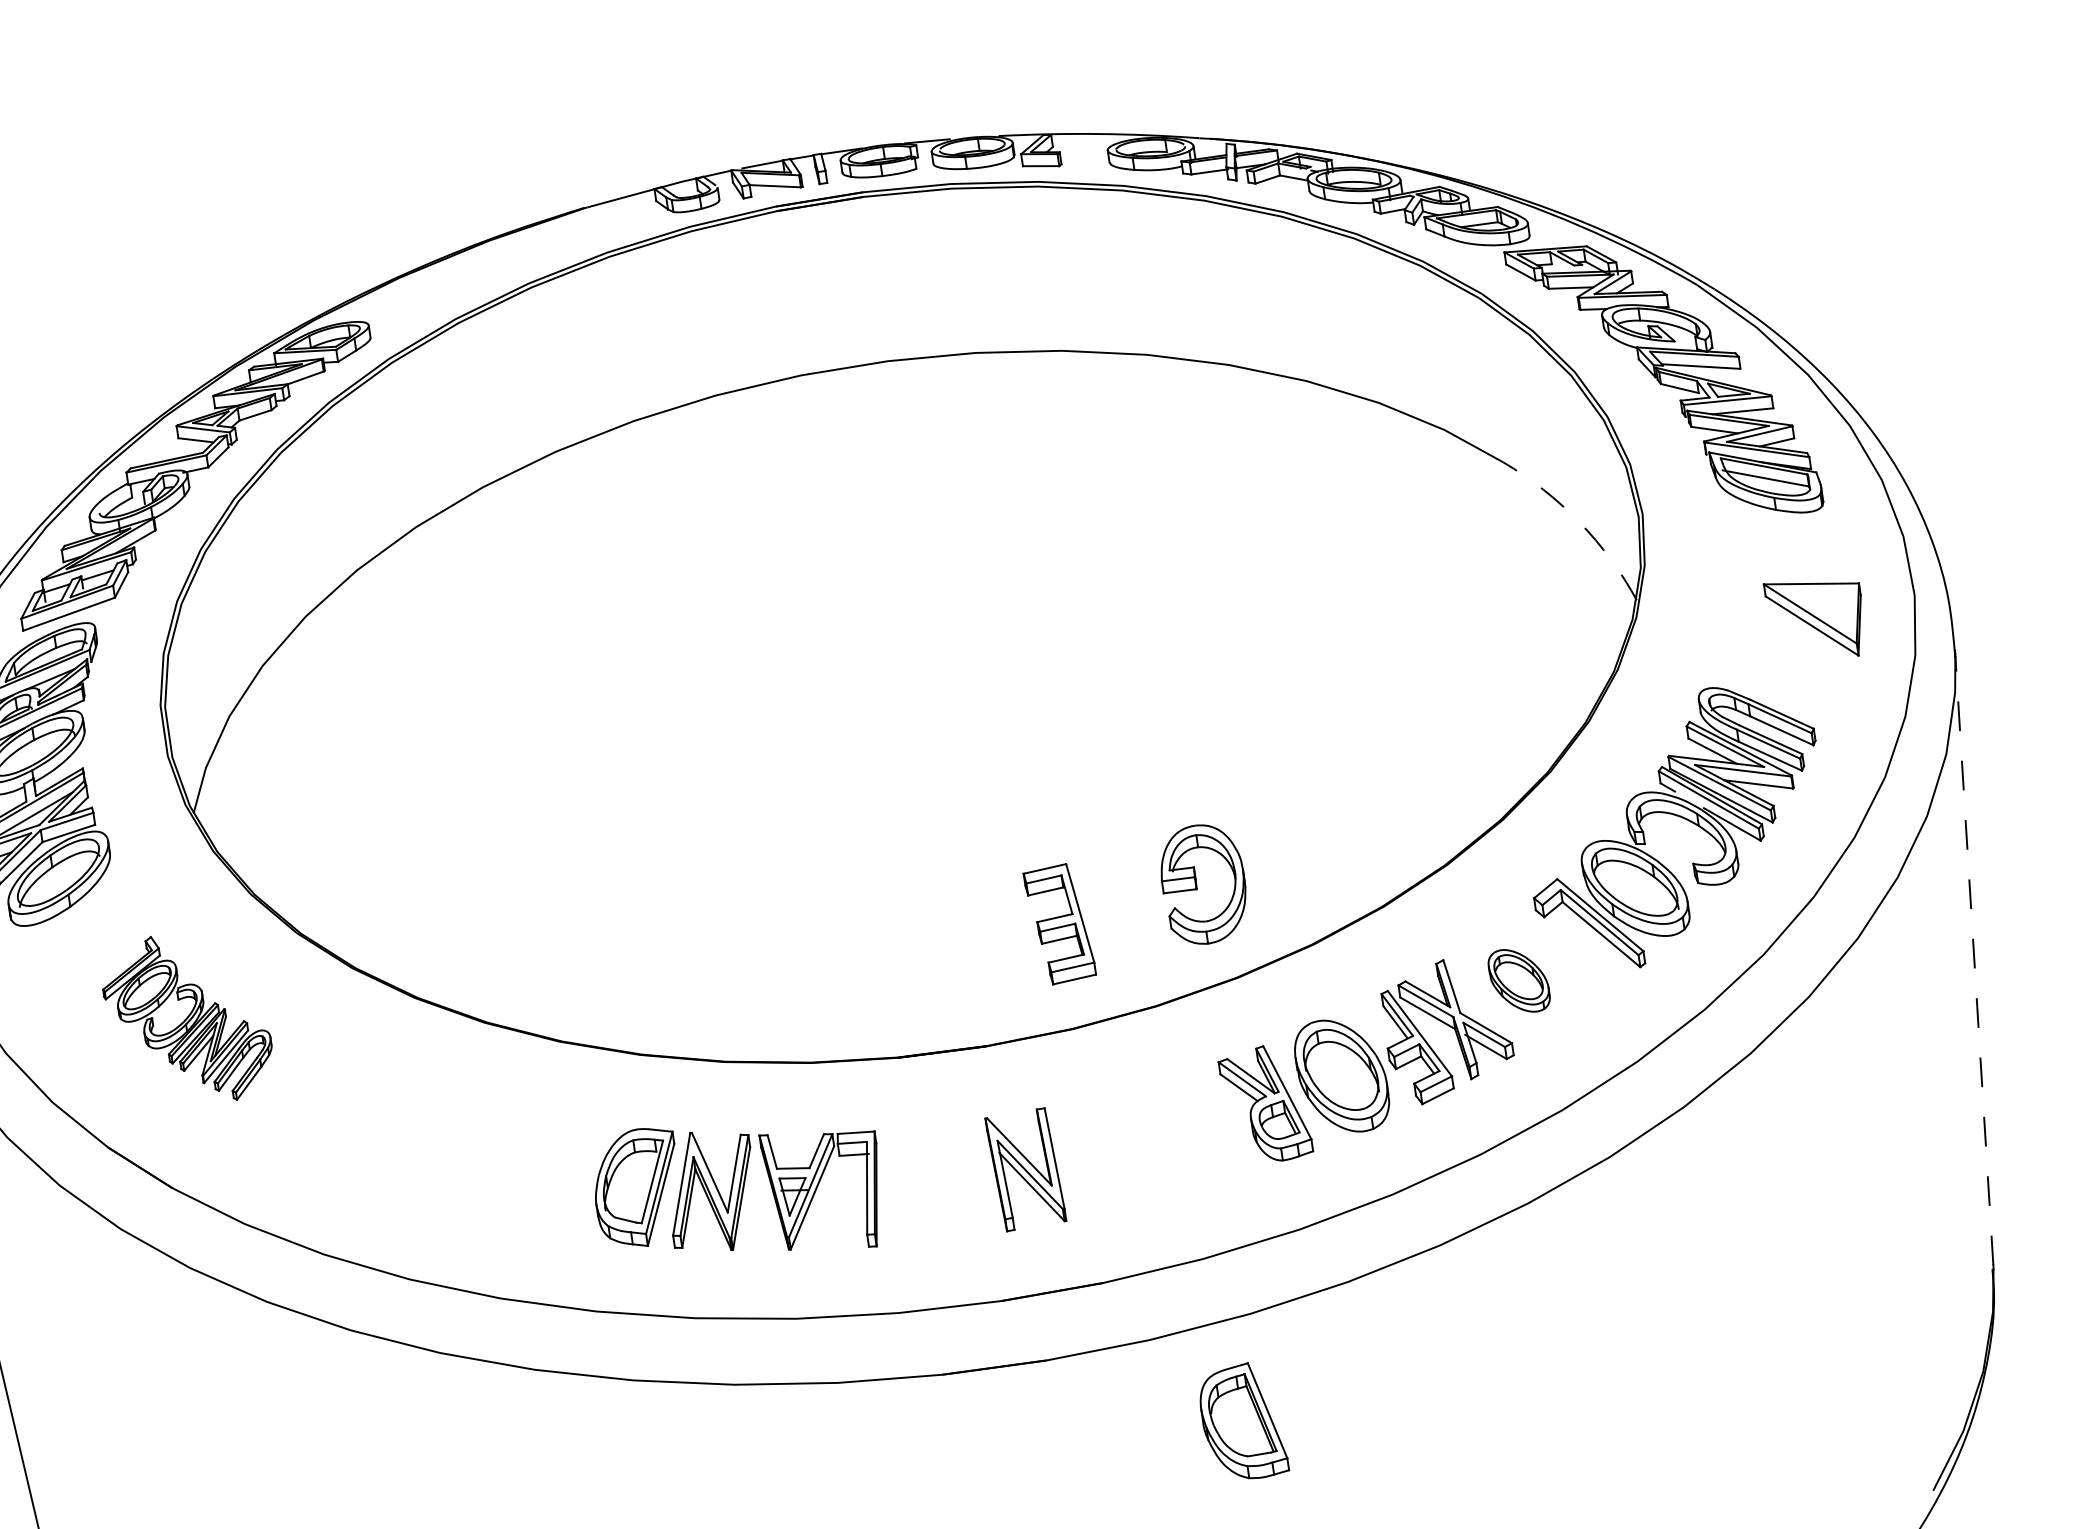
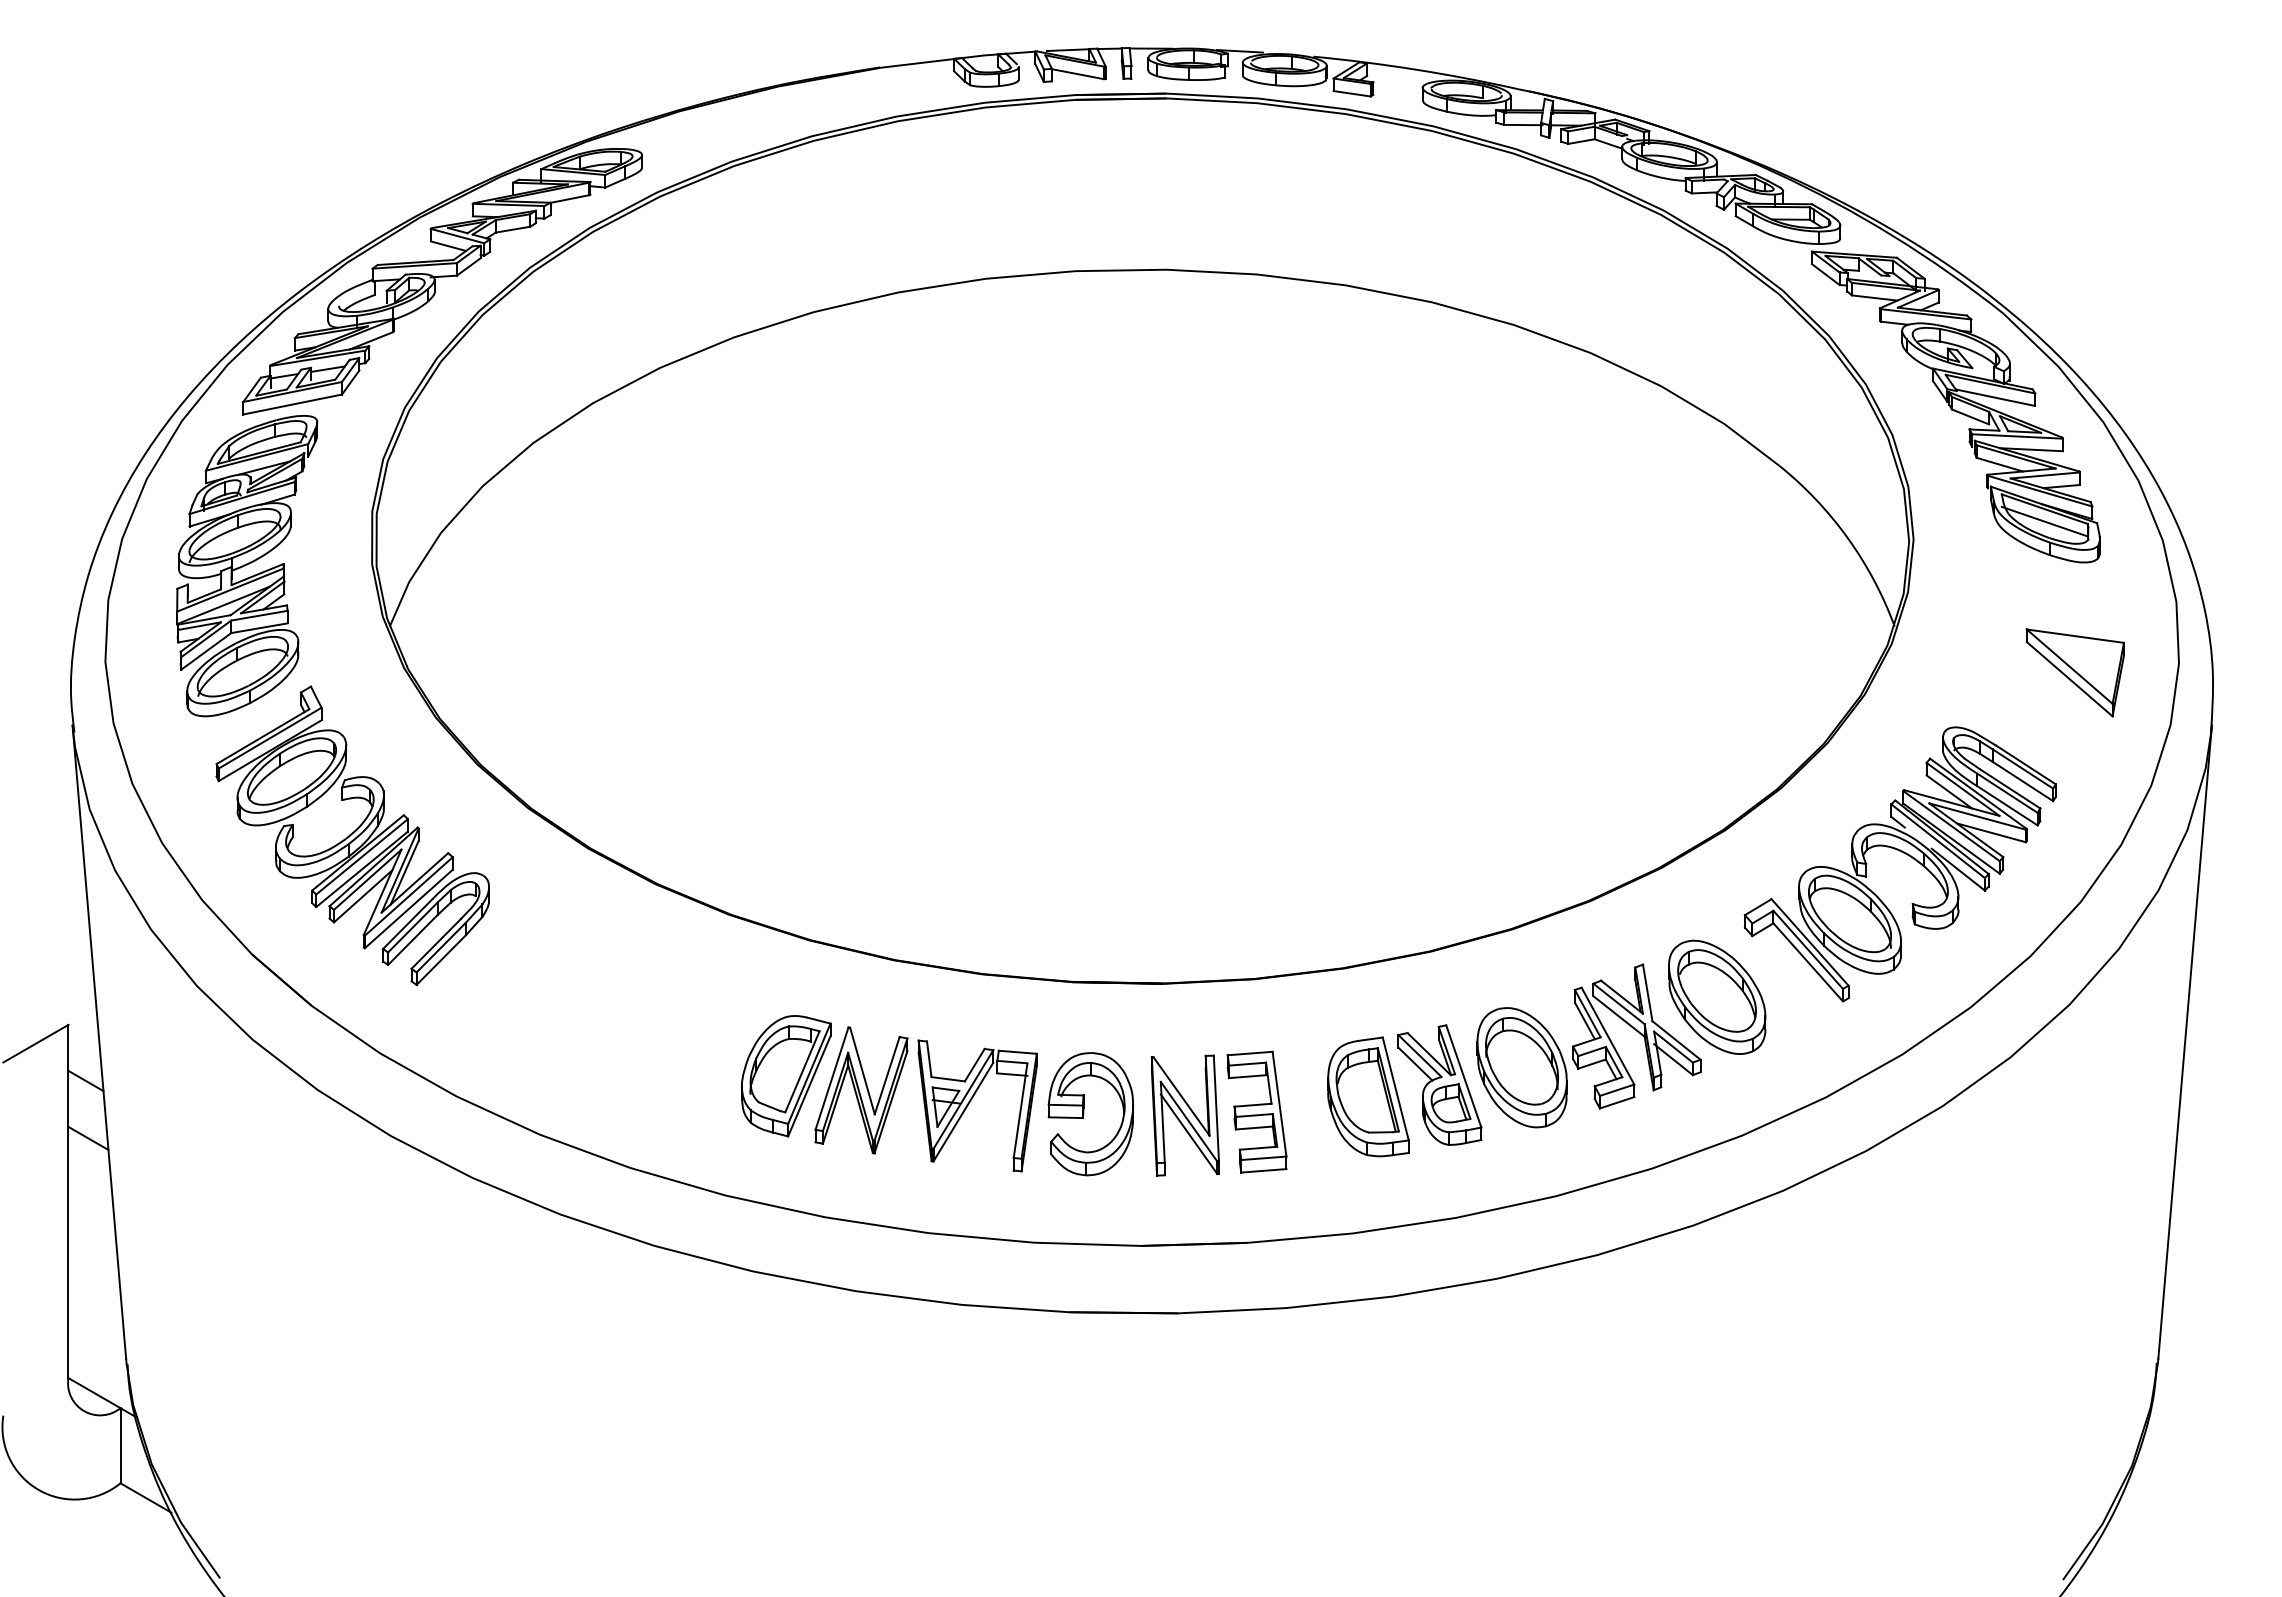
arc: (1579, 522) -> (1847, 538), dashed -> solid
part: (1197, 884) -> (1084, 1113), moved
part: (1059, 923) -> (1256, 1111), moved
line: (1974, 957) -> (2185, 1042), dashed -> solid
part: (1519, 980) -> (1717, 996), size x1.67
part: (187, 1019) -> (352, 835), size x1.67
part: (1242, 1421) -> (1368, 1096), moved

